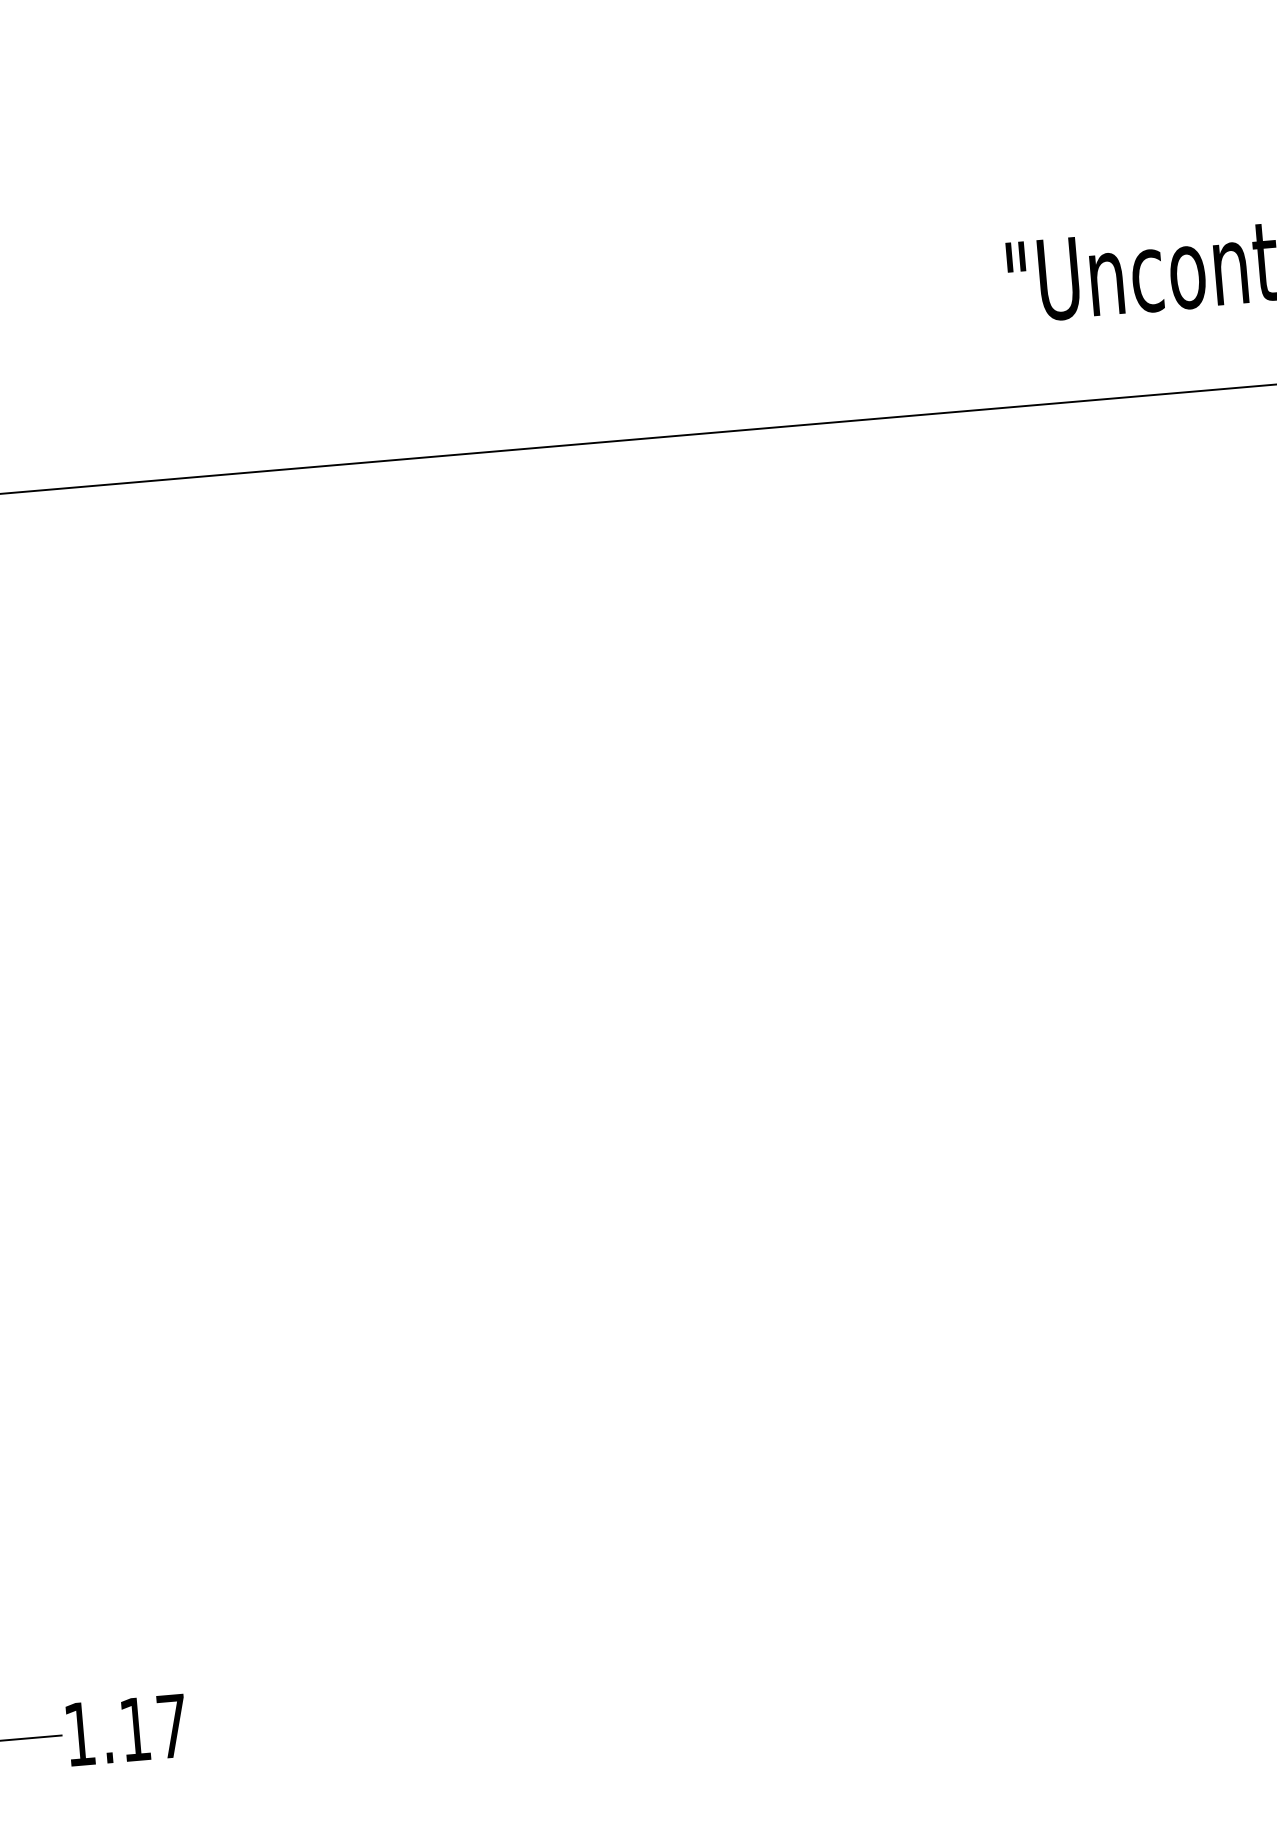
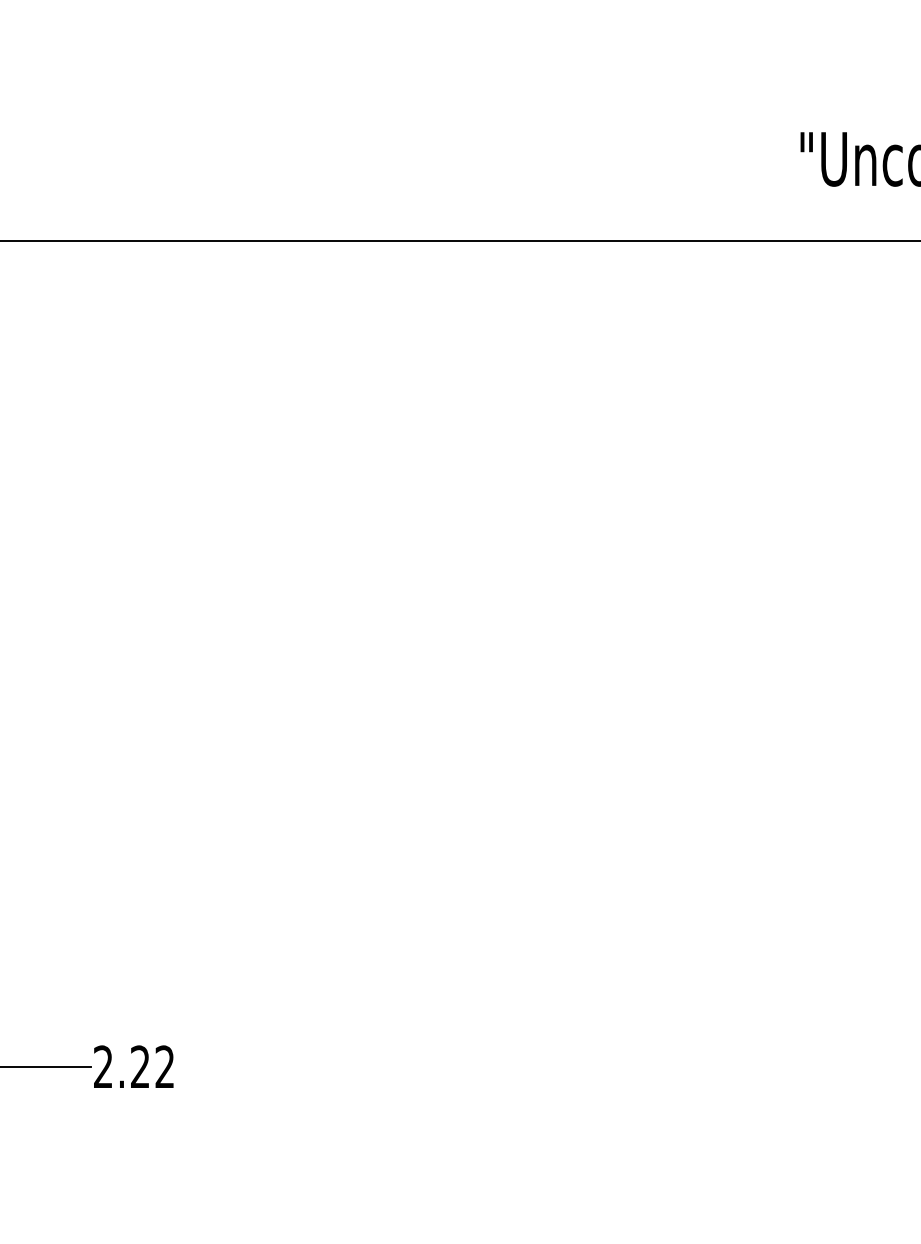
text: (126, 1729) -> (134, 1066), 1.17 -> 2.22

